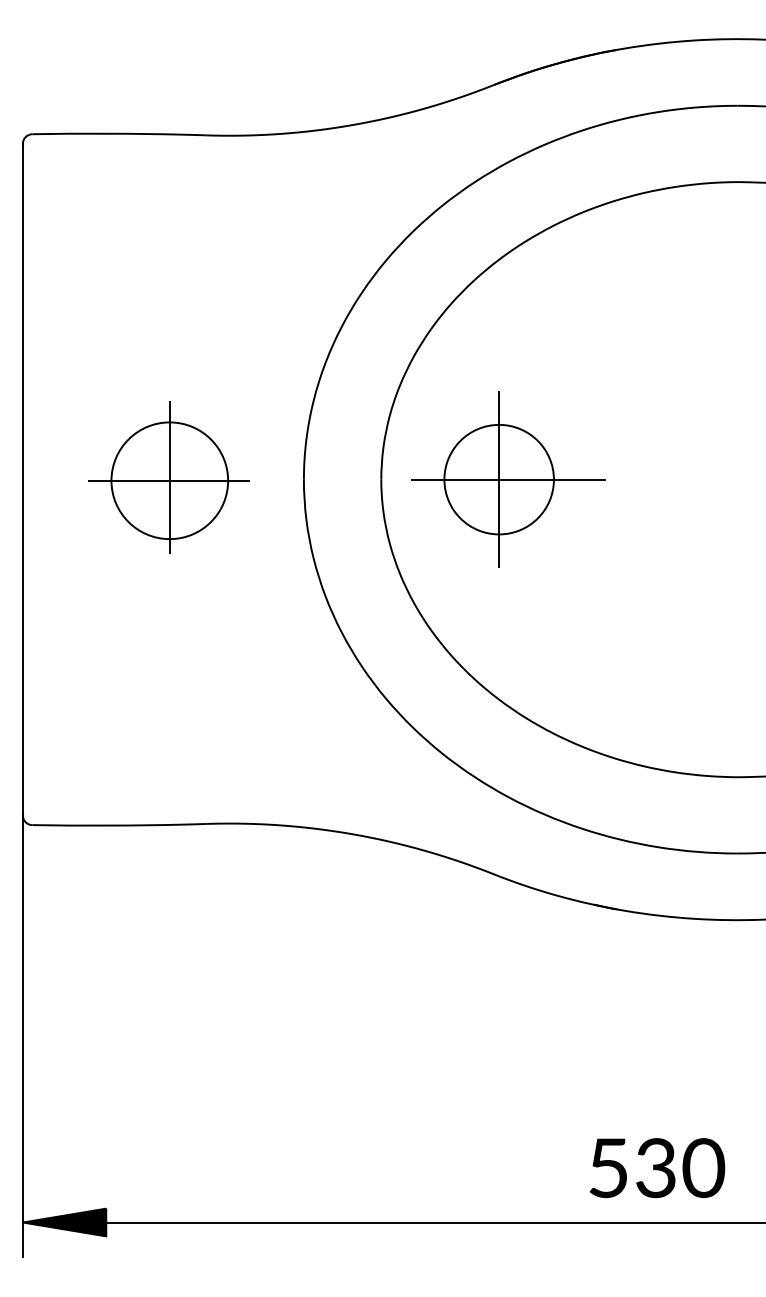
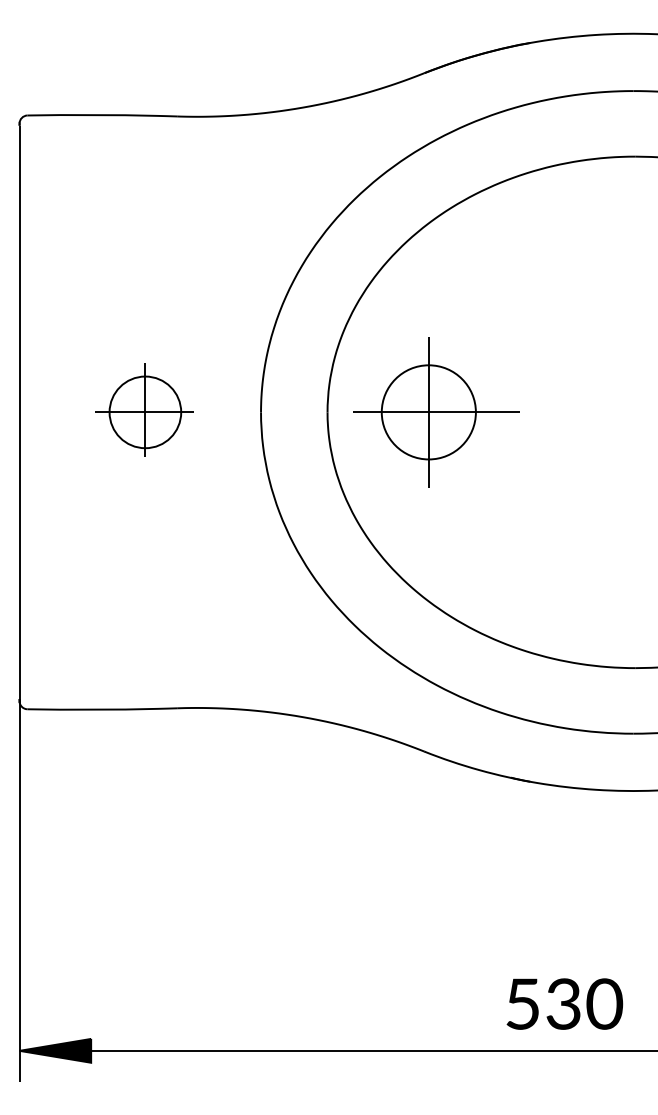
part: (168, 476) -> (144, 409), size x0.71

